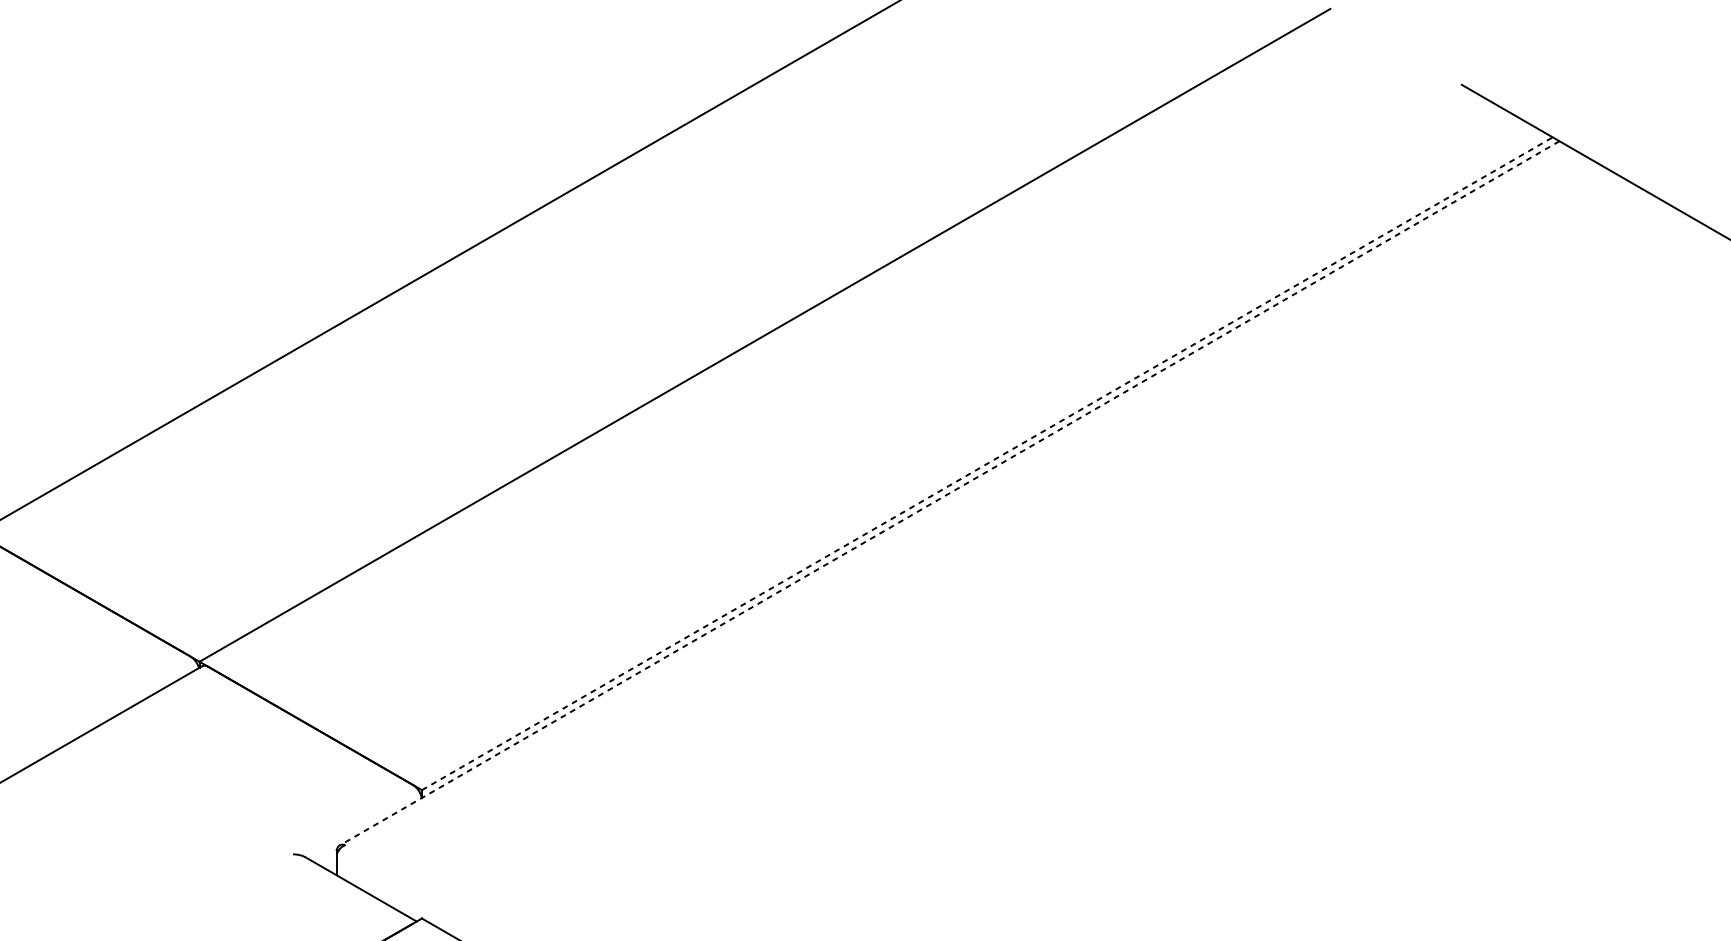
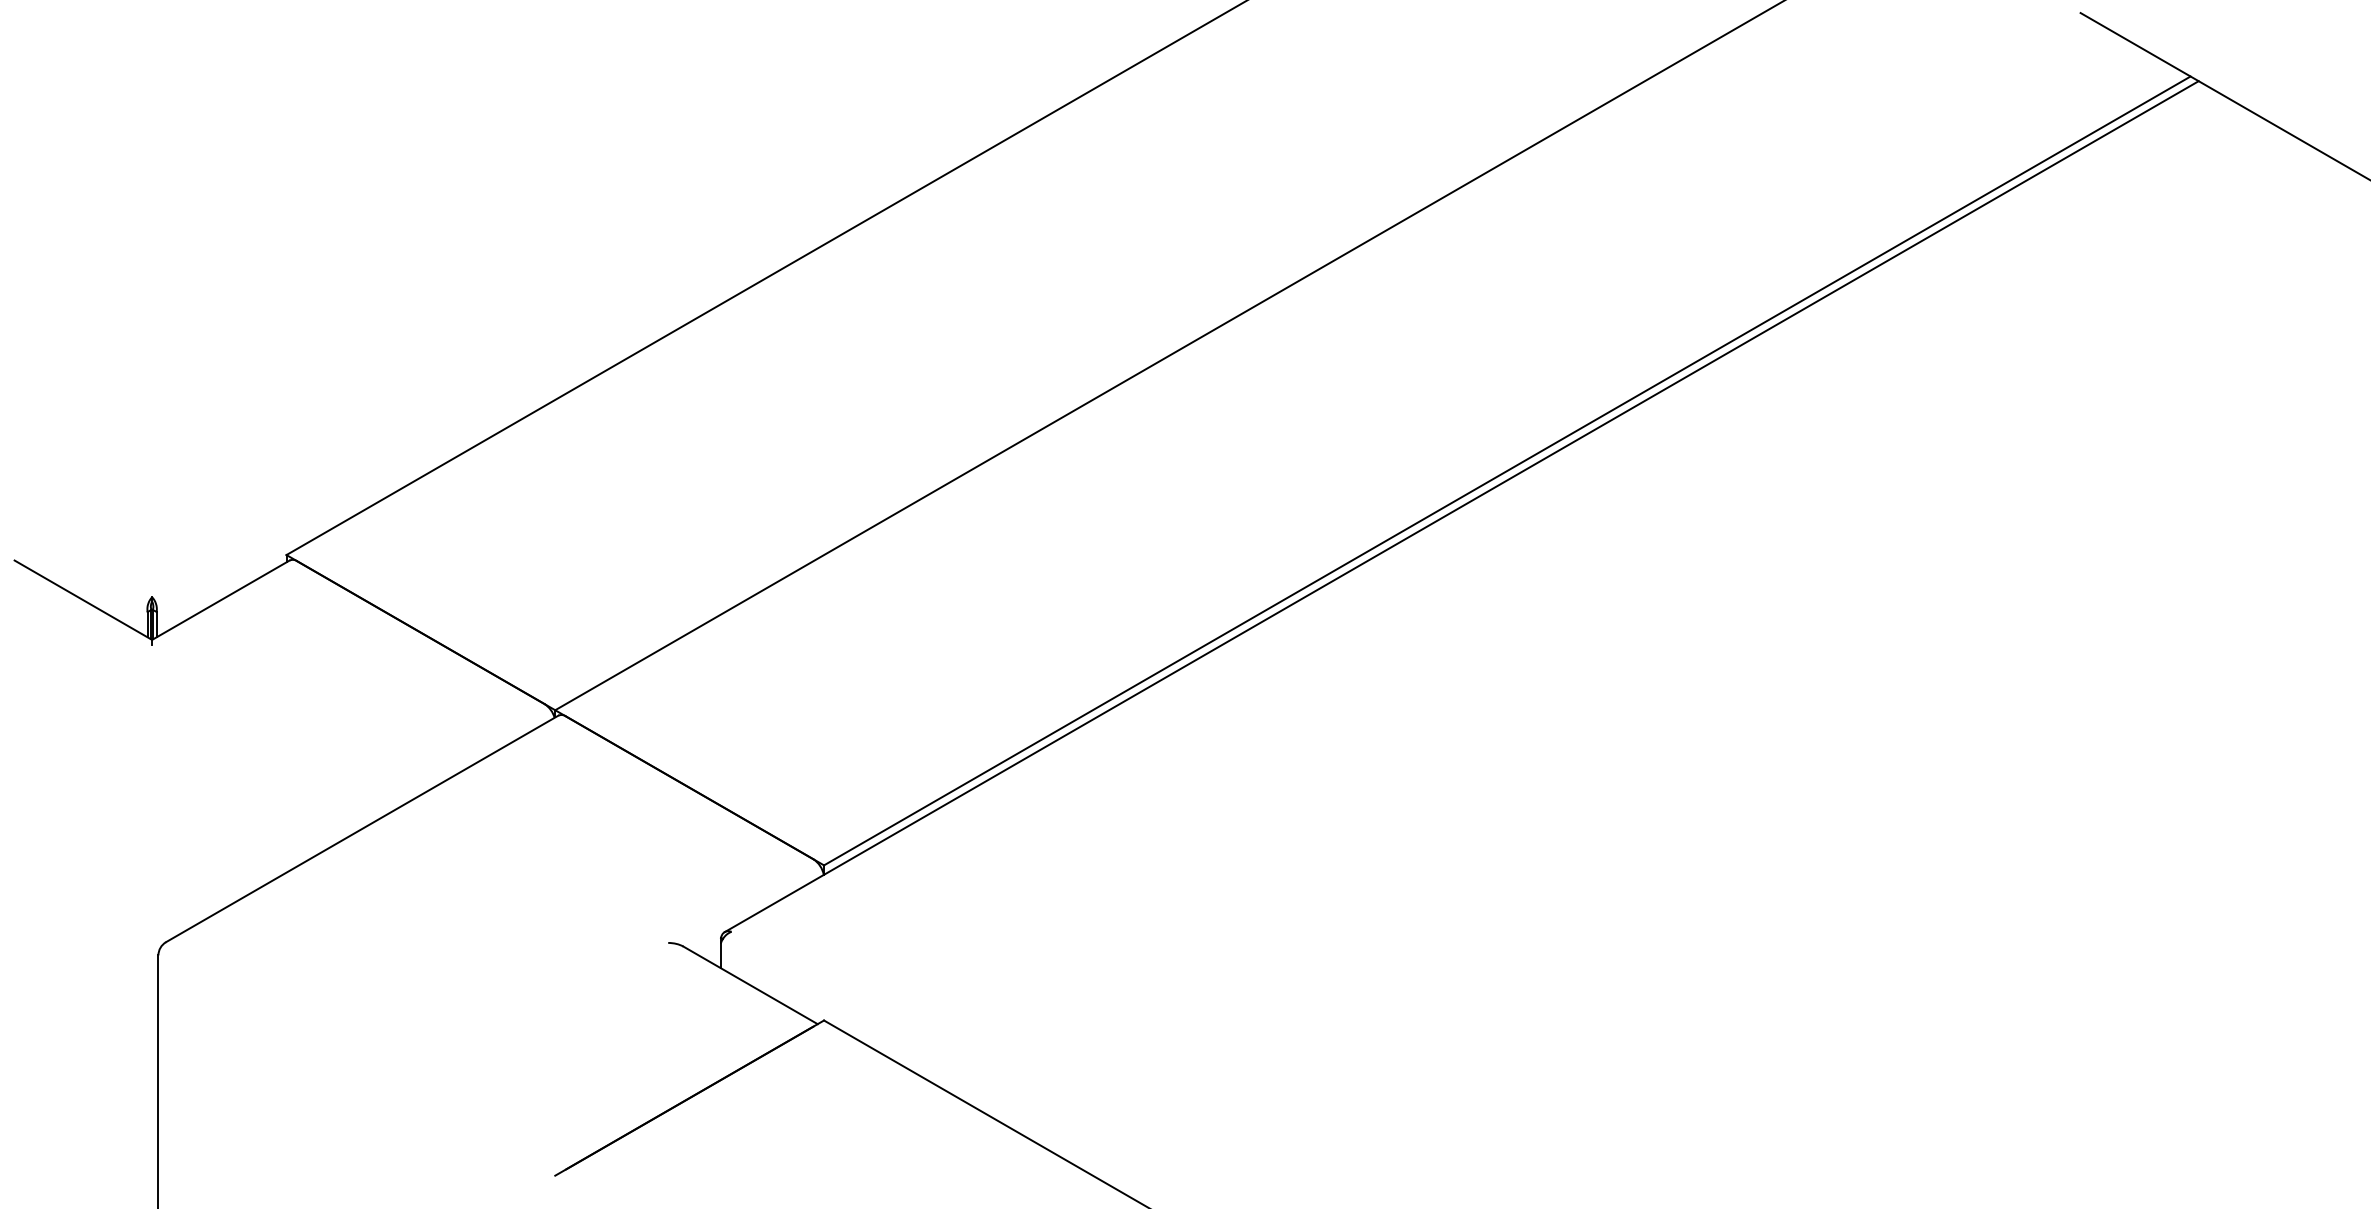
line: (987, 463) -> (1507, 470), dashed -> solid
line: (949, 493) -> (1461, 506), dashed -> solid

